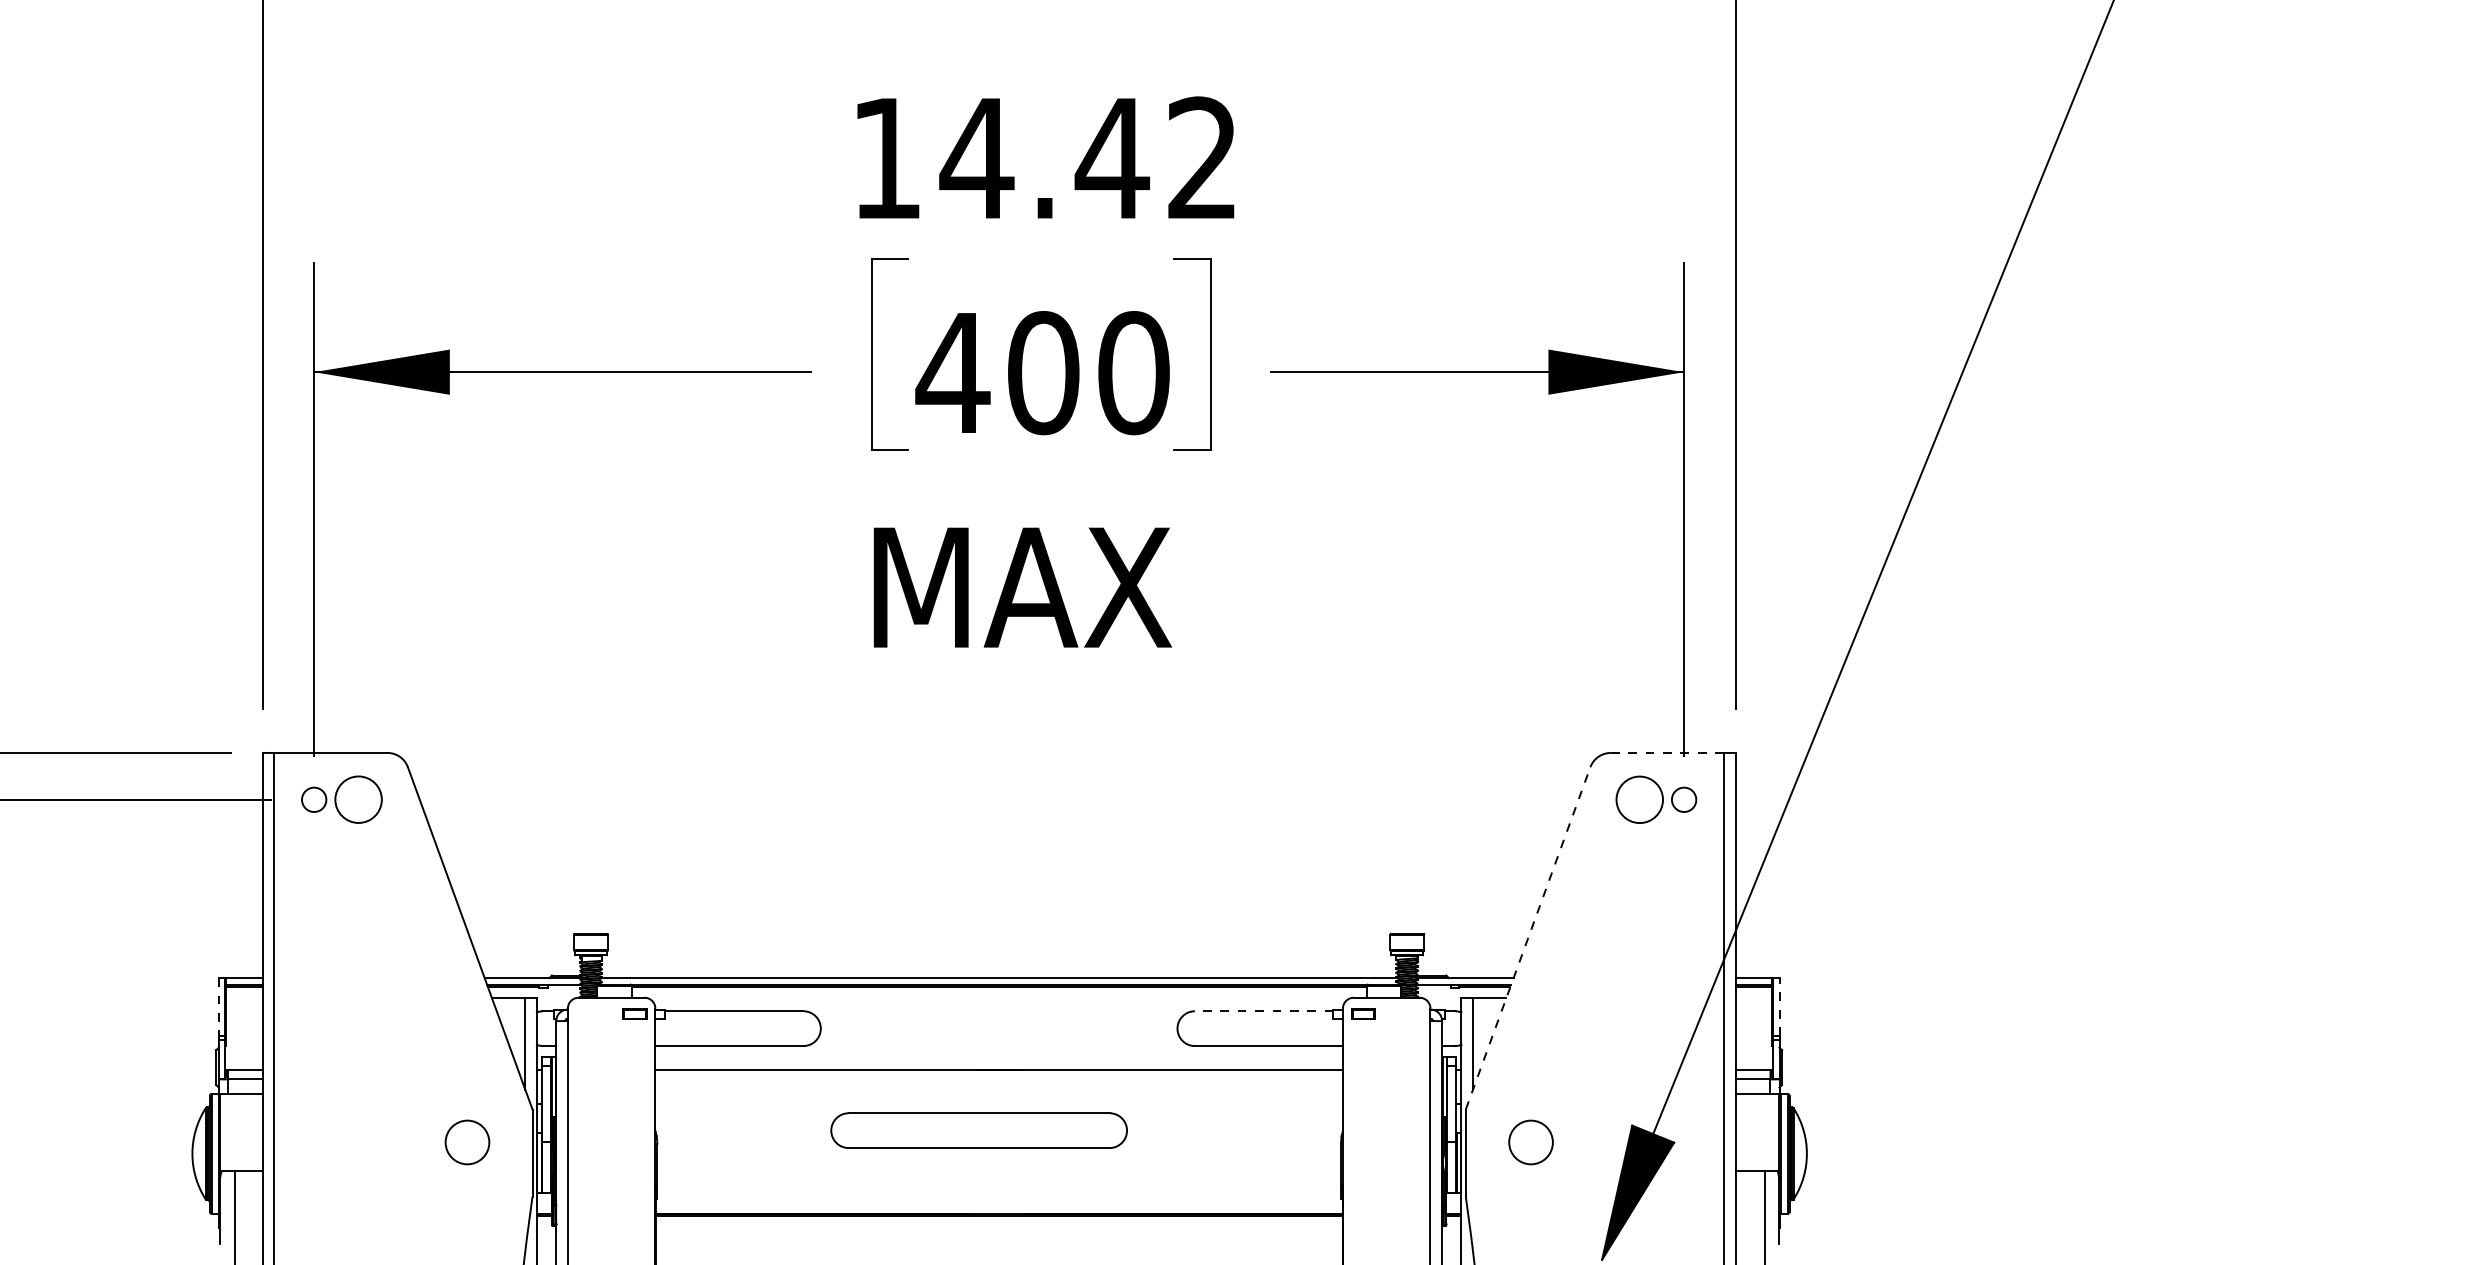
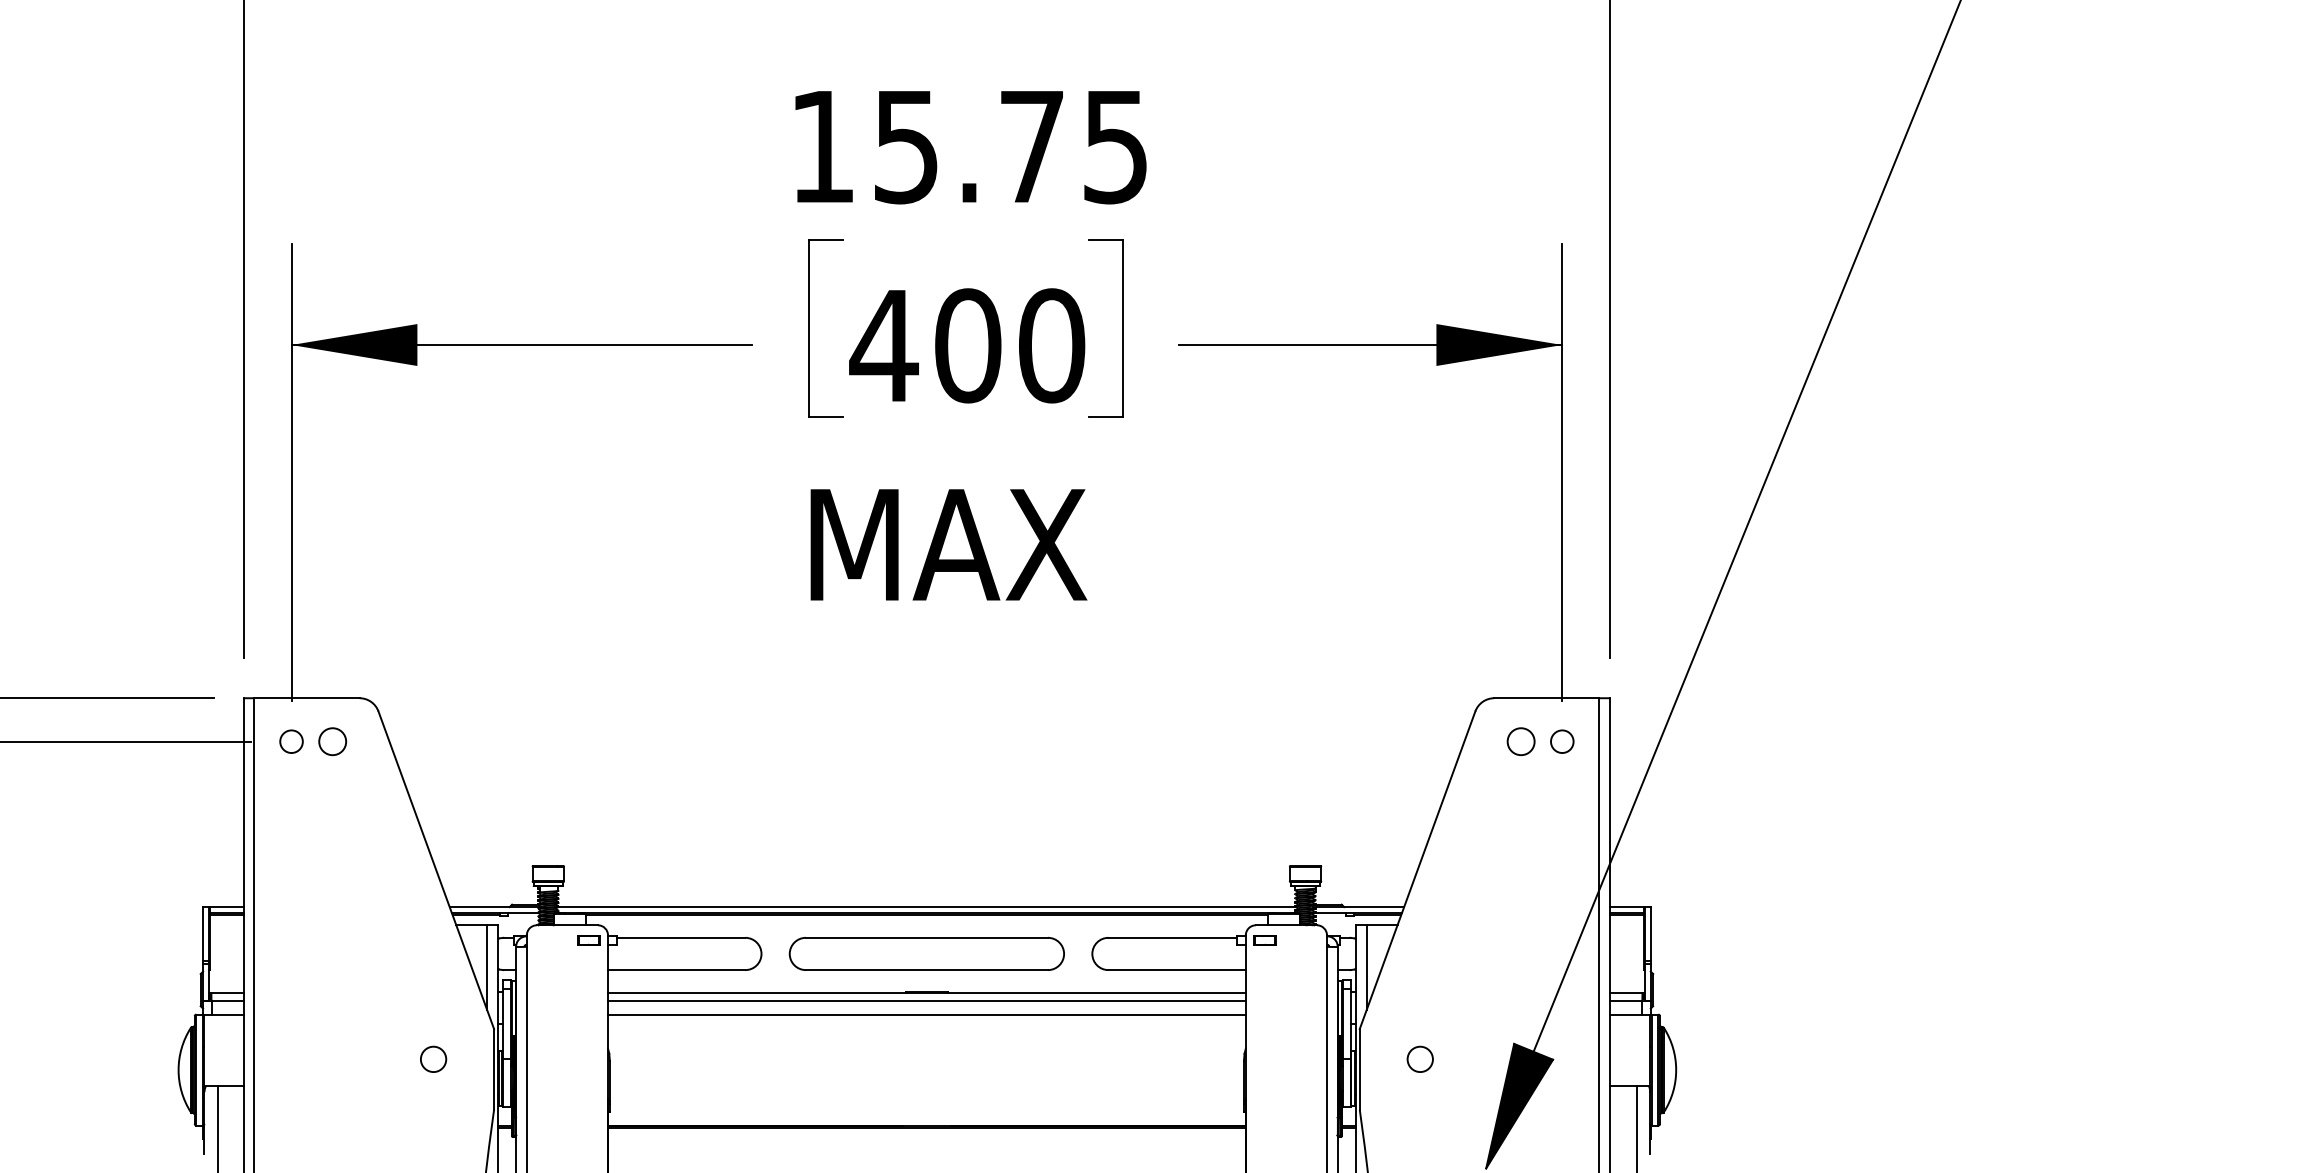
text: (1087, 158) -> (1008, 146), 14.42 -> 15.75
line: (1667, 752) -> (1546, 697), dashed -> solid
circle: (358, 799) -> (332, 741), size x0.62
circle: (1639, 799) -> (1520, 741), size x0.62
line: (1528, 937) -> (1417, 869), dashed -> solid
line: (218, 1007) -> (202, 934), dashed -> solid
line: (1779, 1007) -> (1650, 934), dashed -> solid
line: (1263, 1011) -> (1172, 938), dashed -> solid
line: (998, 1079) -> (926, 1001), added
line: (998, 1094) -> (926, 1015), added
part: (978, 1130) -> (926, 953), moved
circle: (466, 1141) -> (432, 1058), size x0.62
circle: (1530, 1141) -> (1419, 1058), size x0.62

